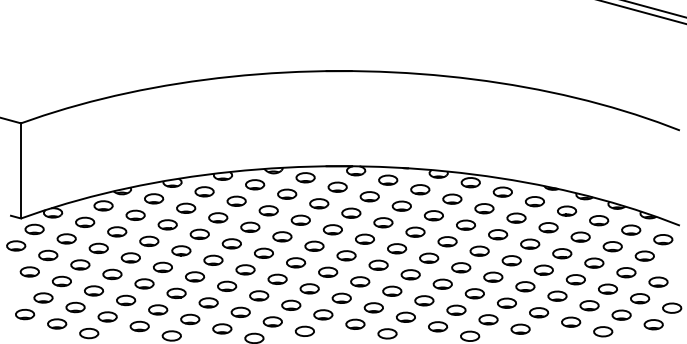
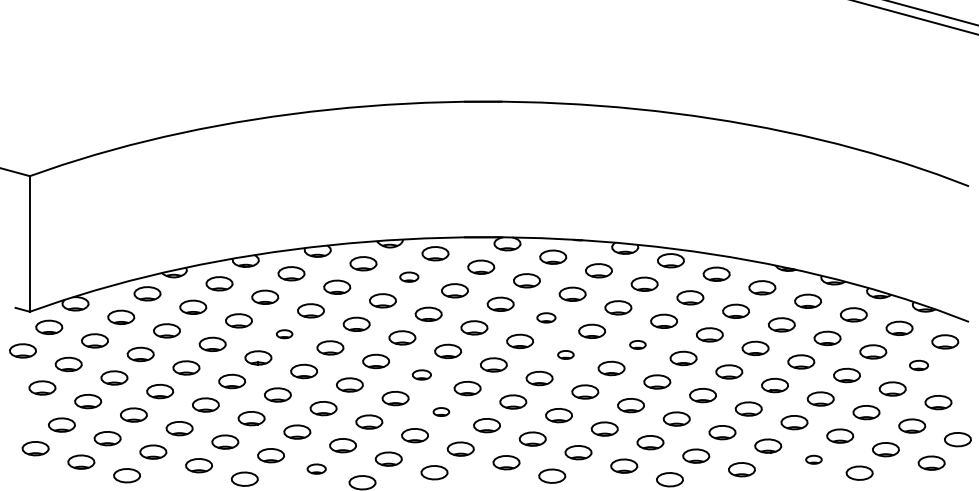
part: (287, 193) -> (409, 276), size x0.7
part: (383, 222) -> (546, 317), size x0.7
part: (199, 233) -> (284, 333), size x0.6
part: (447, 241) -> (637, 344), size x0.6
part: (396, 248) -> (565, 354), size x0.6
part: (644, 256) -> (918, 365), size x0.7
part: (295, 262) -> (421, 374), size x0.7
part: (309, 288) -> (441, 411), size x0.6
part: (570, 322) -> (813, 459), size x0.6
part: (222, 328) -> (316, 468), size x0.7

